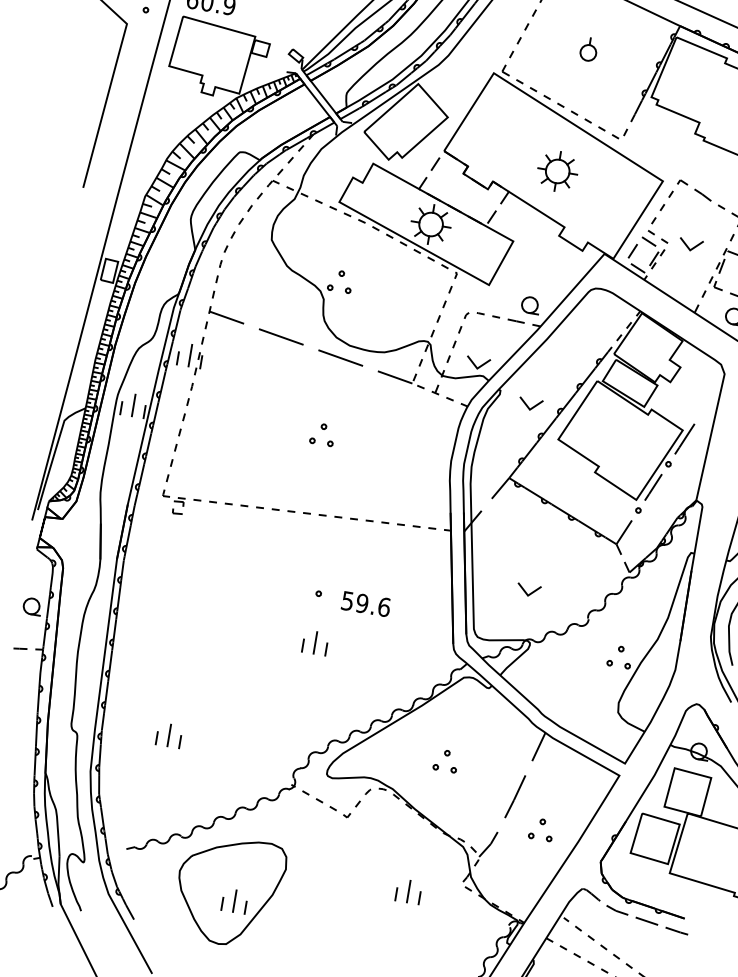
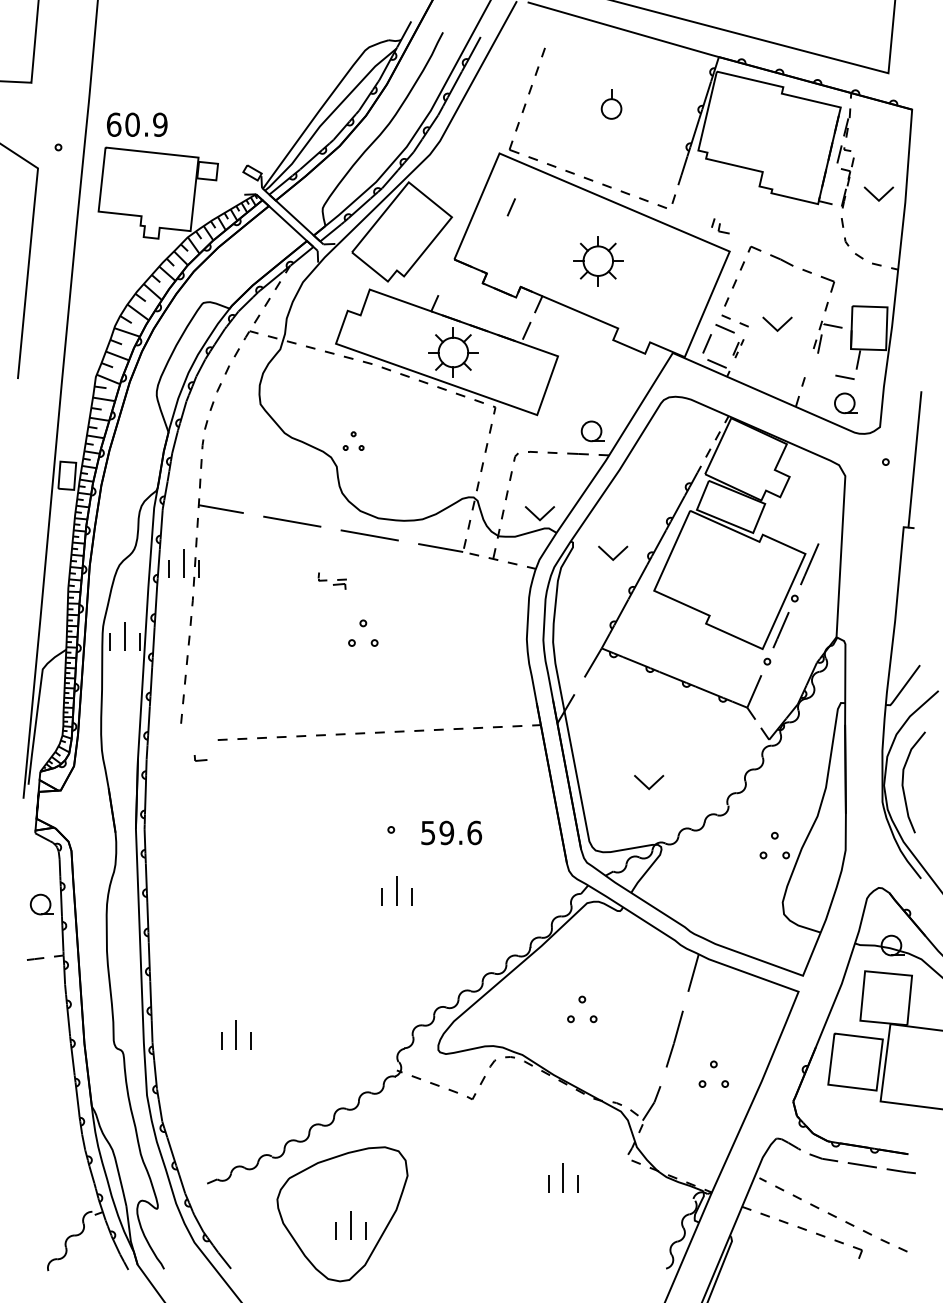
line: (434, 164) -> (510, 207), moved
part: (657, 259) -> (738, 348), size x0.7
part: (340, 280) -> (353, 440), size x0.7
part: (716, 283) -> (720, 226), moved
part: (173, 497) -> (331, 580), moved

